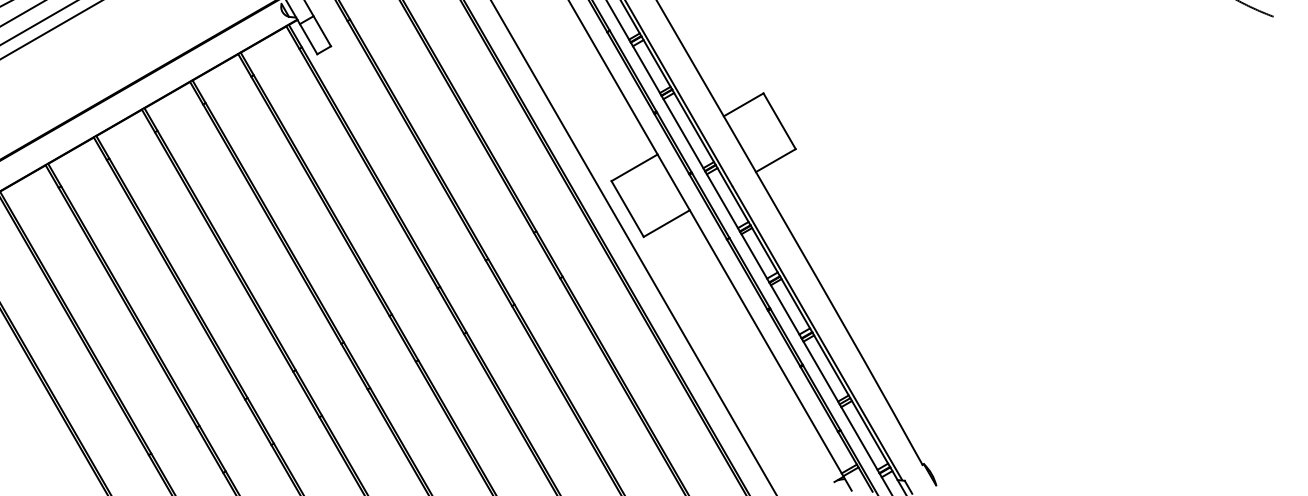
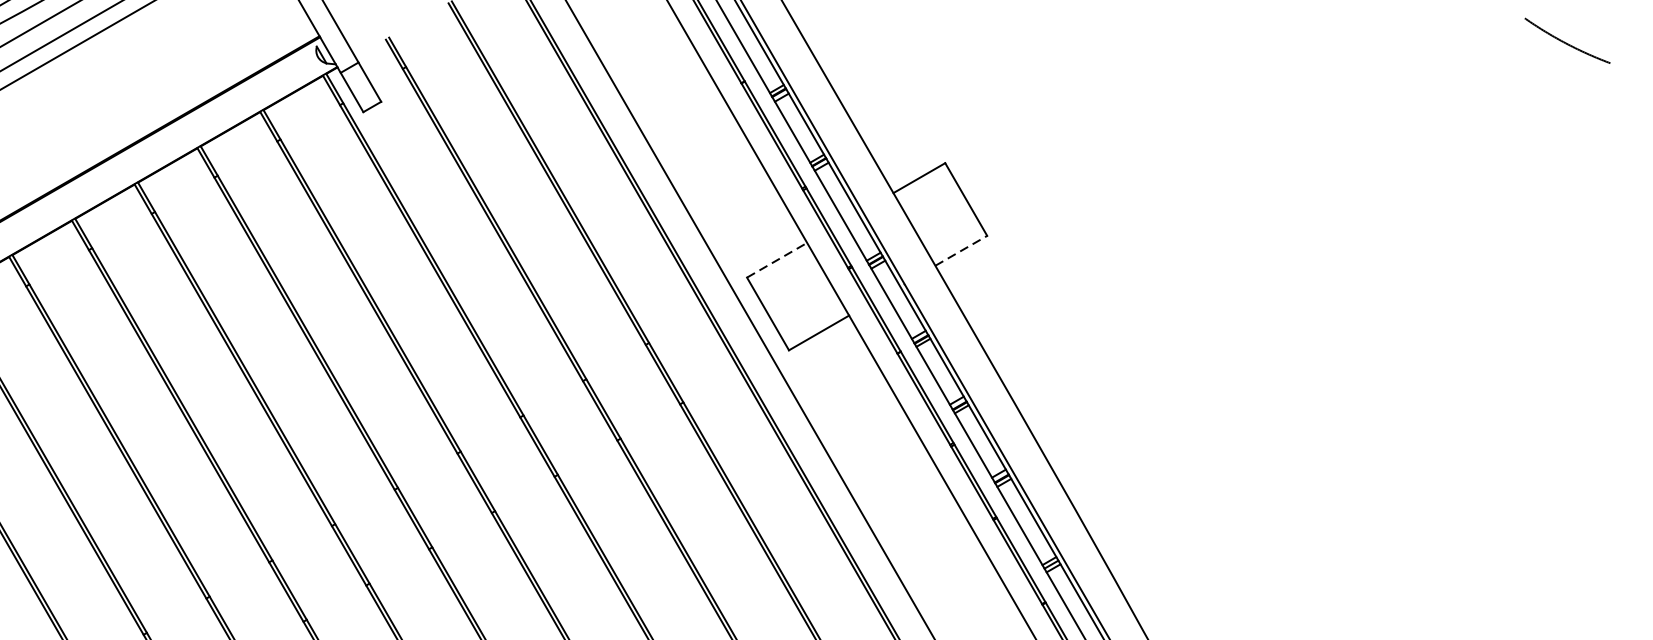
line: (775, 160) -> (960, 250), solid -> dashed
line: (634, 167) -> (776, 259), solid -> dashed

